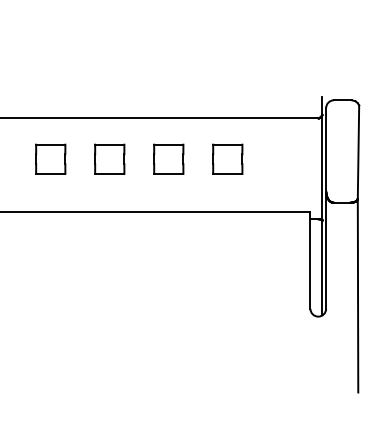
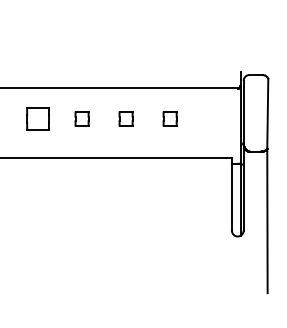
part: (108, 158) -> (81, 118), size x0.6
part: (167, 158) -> (125, 118), size x0.6
part: (226, 158) -> (169, 118), size x0.6

